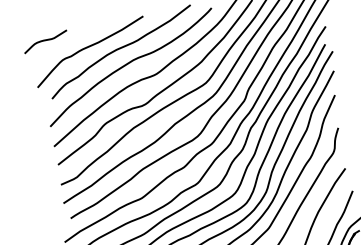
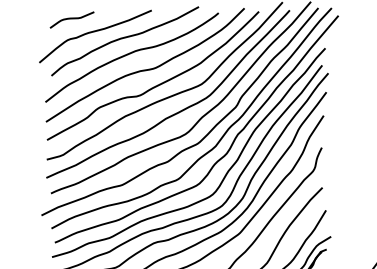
curve: (44, 41) -> (71, 19), moved

